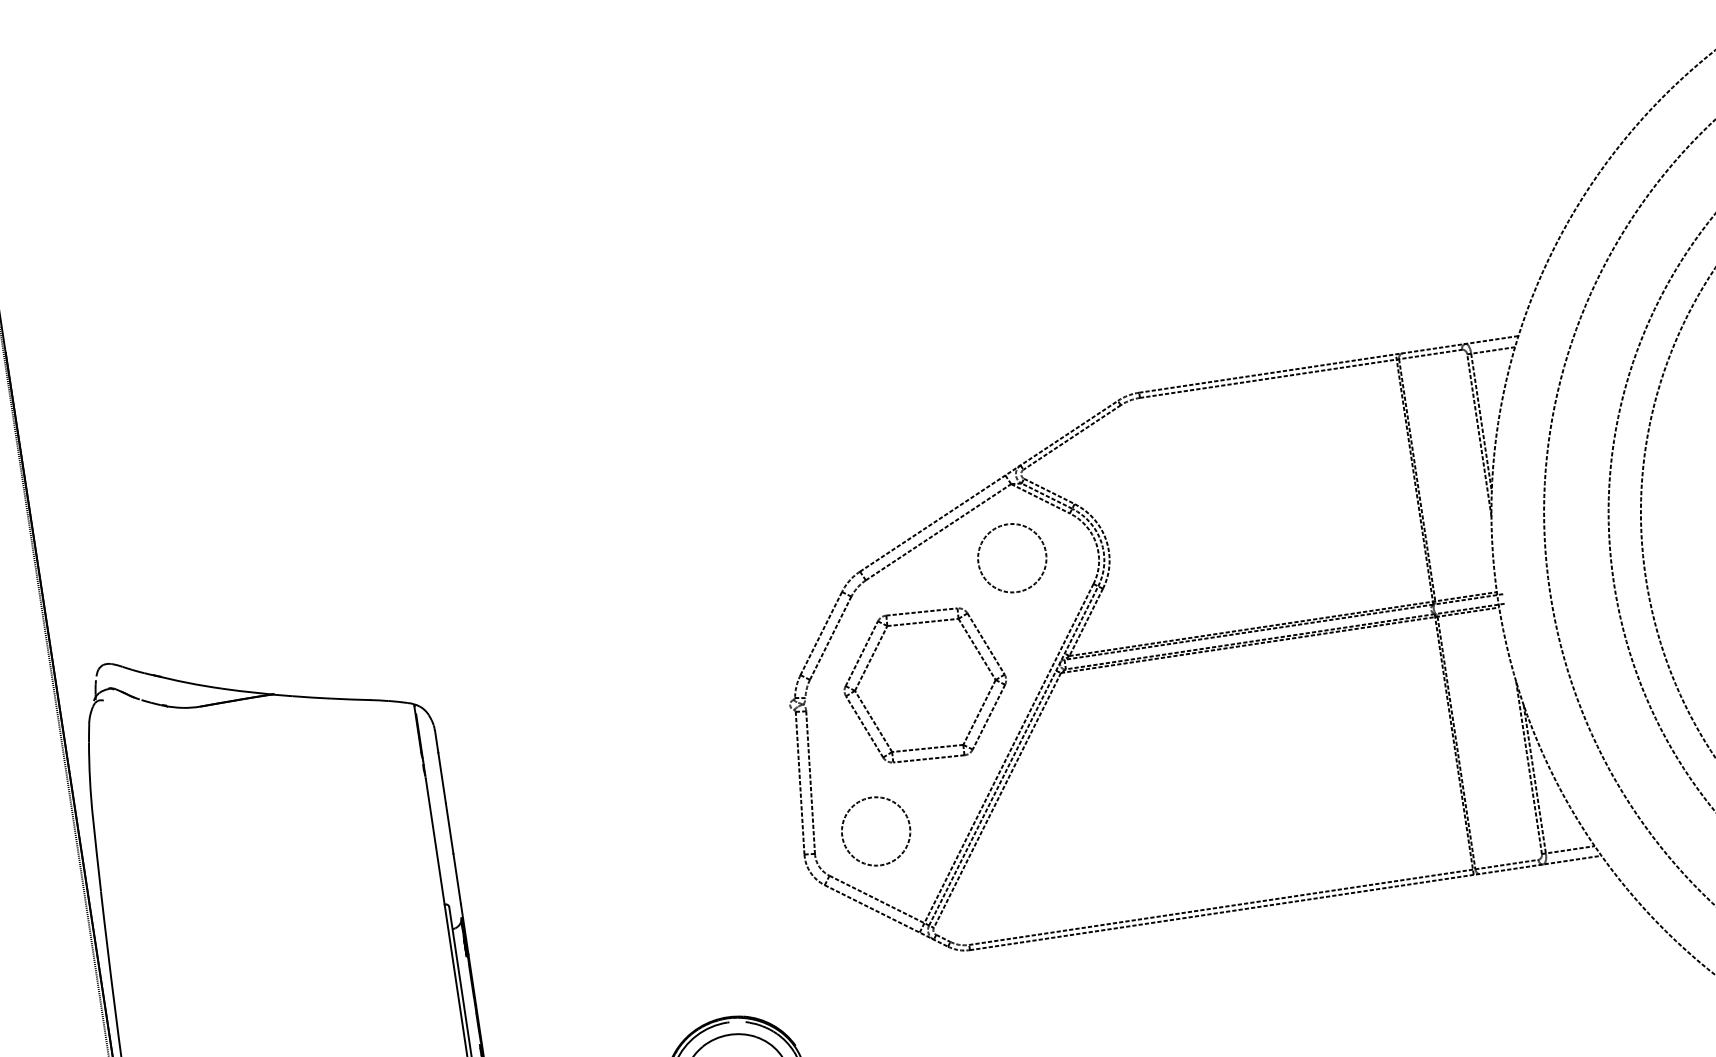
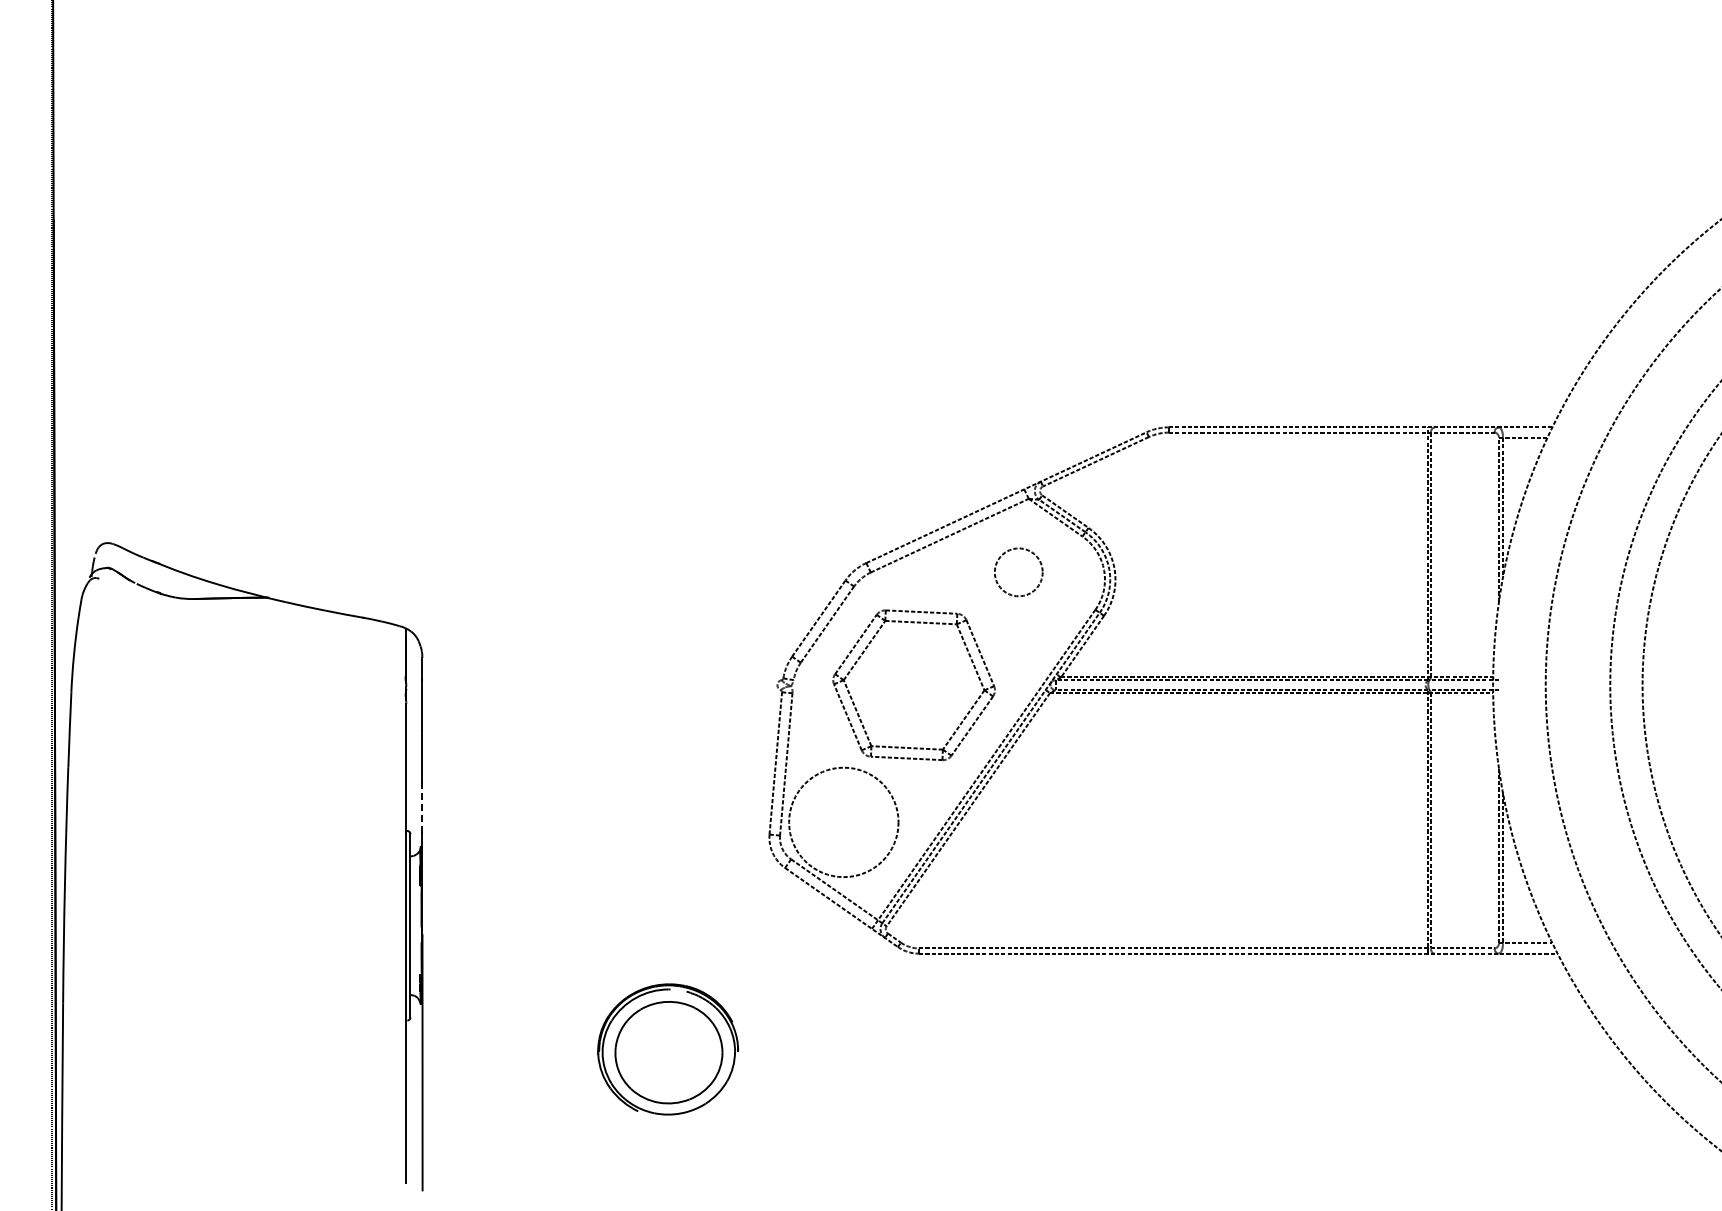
circle: (1011, 558) -> (1018, 572), size x0.7
circle: (875, 831) -> (843, 822), size x1.6
line: (457, 878) -> (422, 807), solid -> dashed

